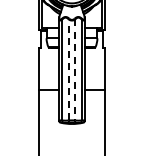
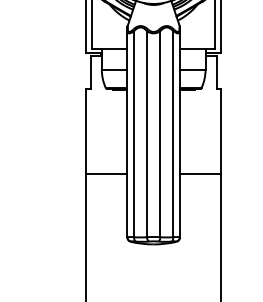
line: (68, 69) -> (146, 133), dashed -> solid
line: (75, 69) -> (160, 133), dashed -> solid

